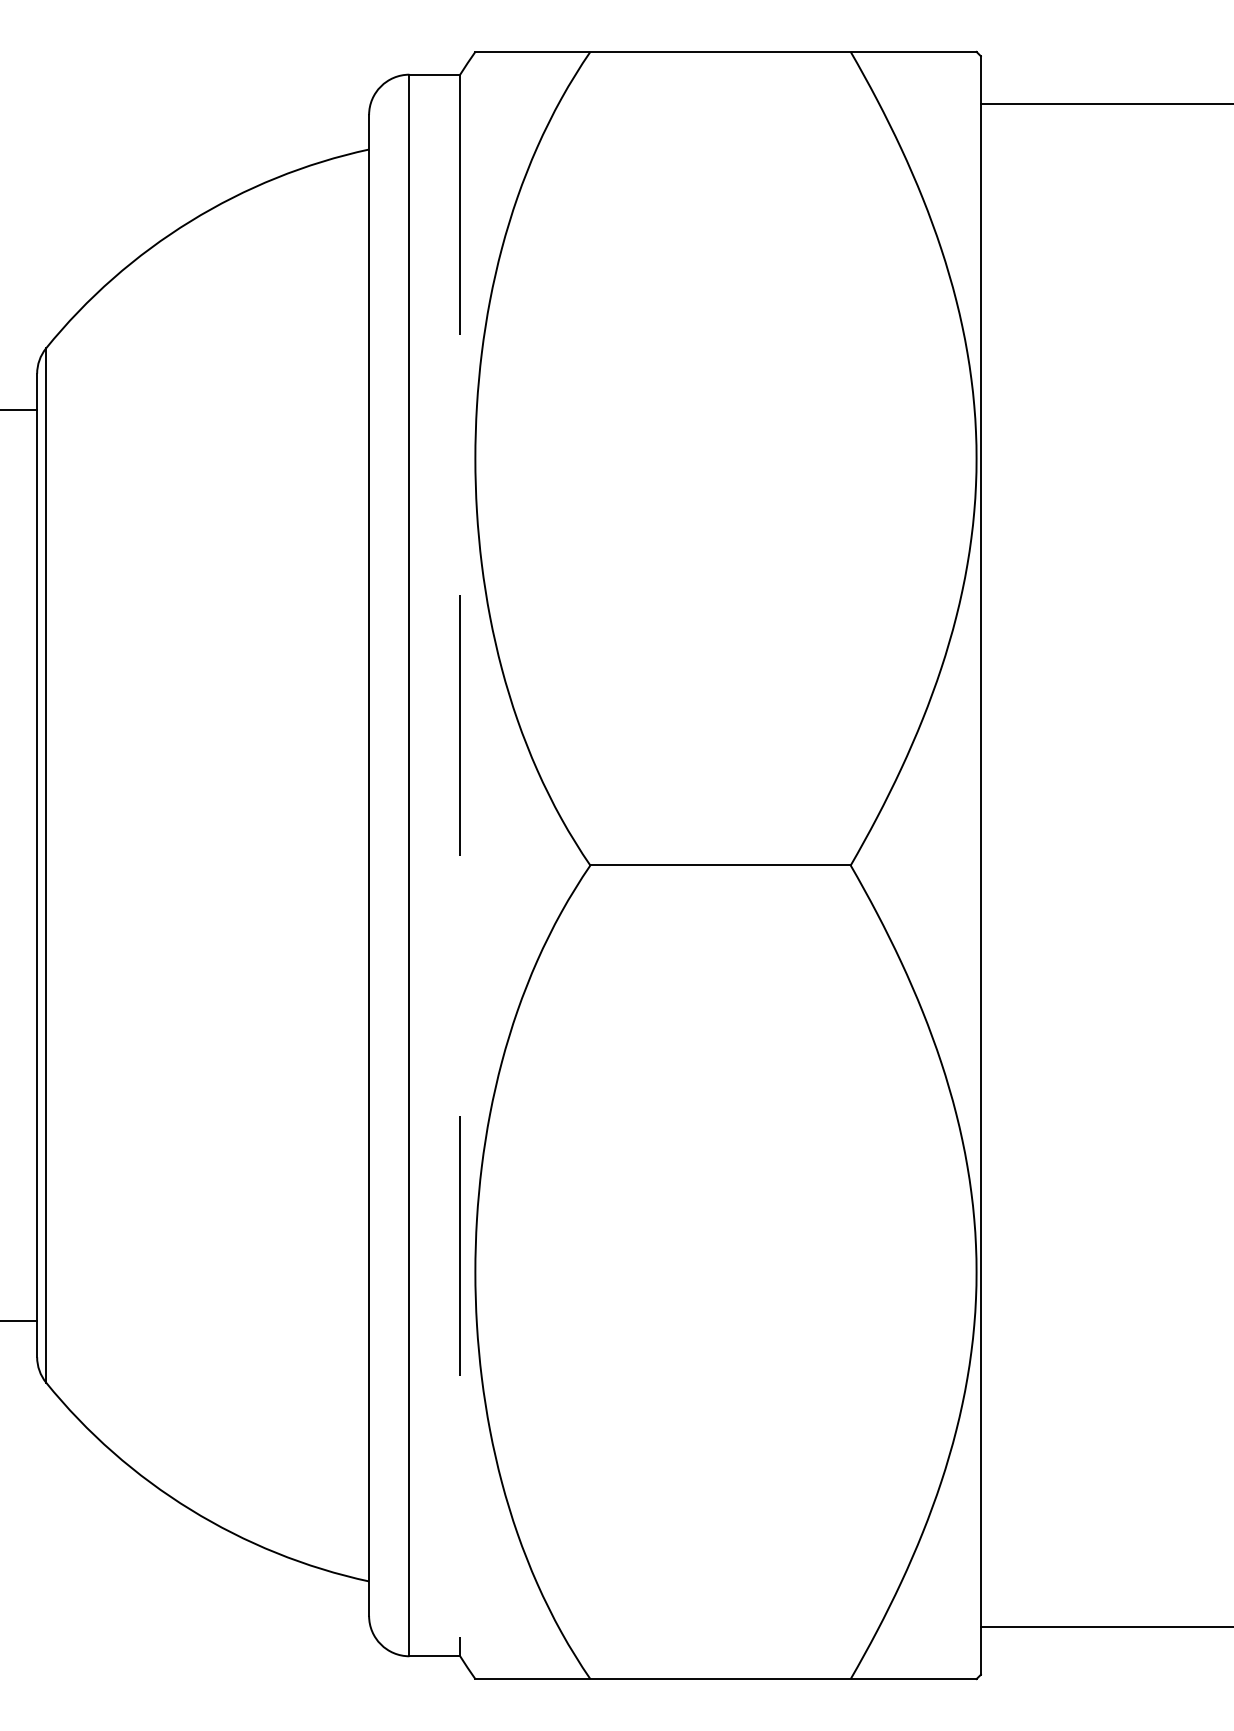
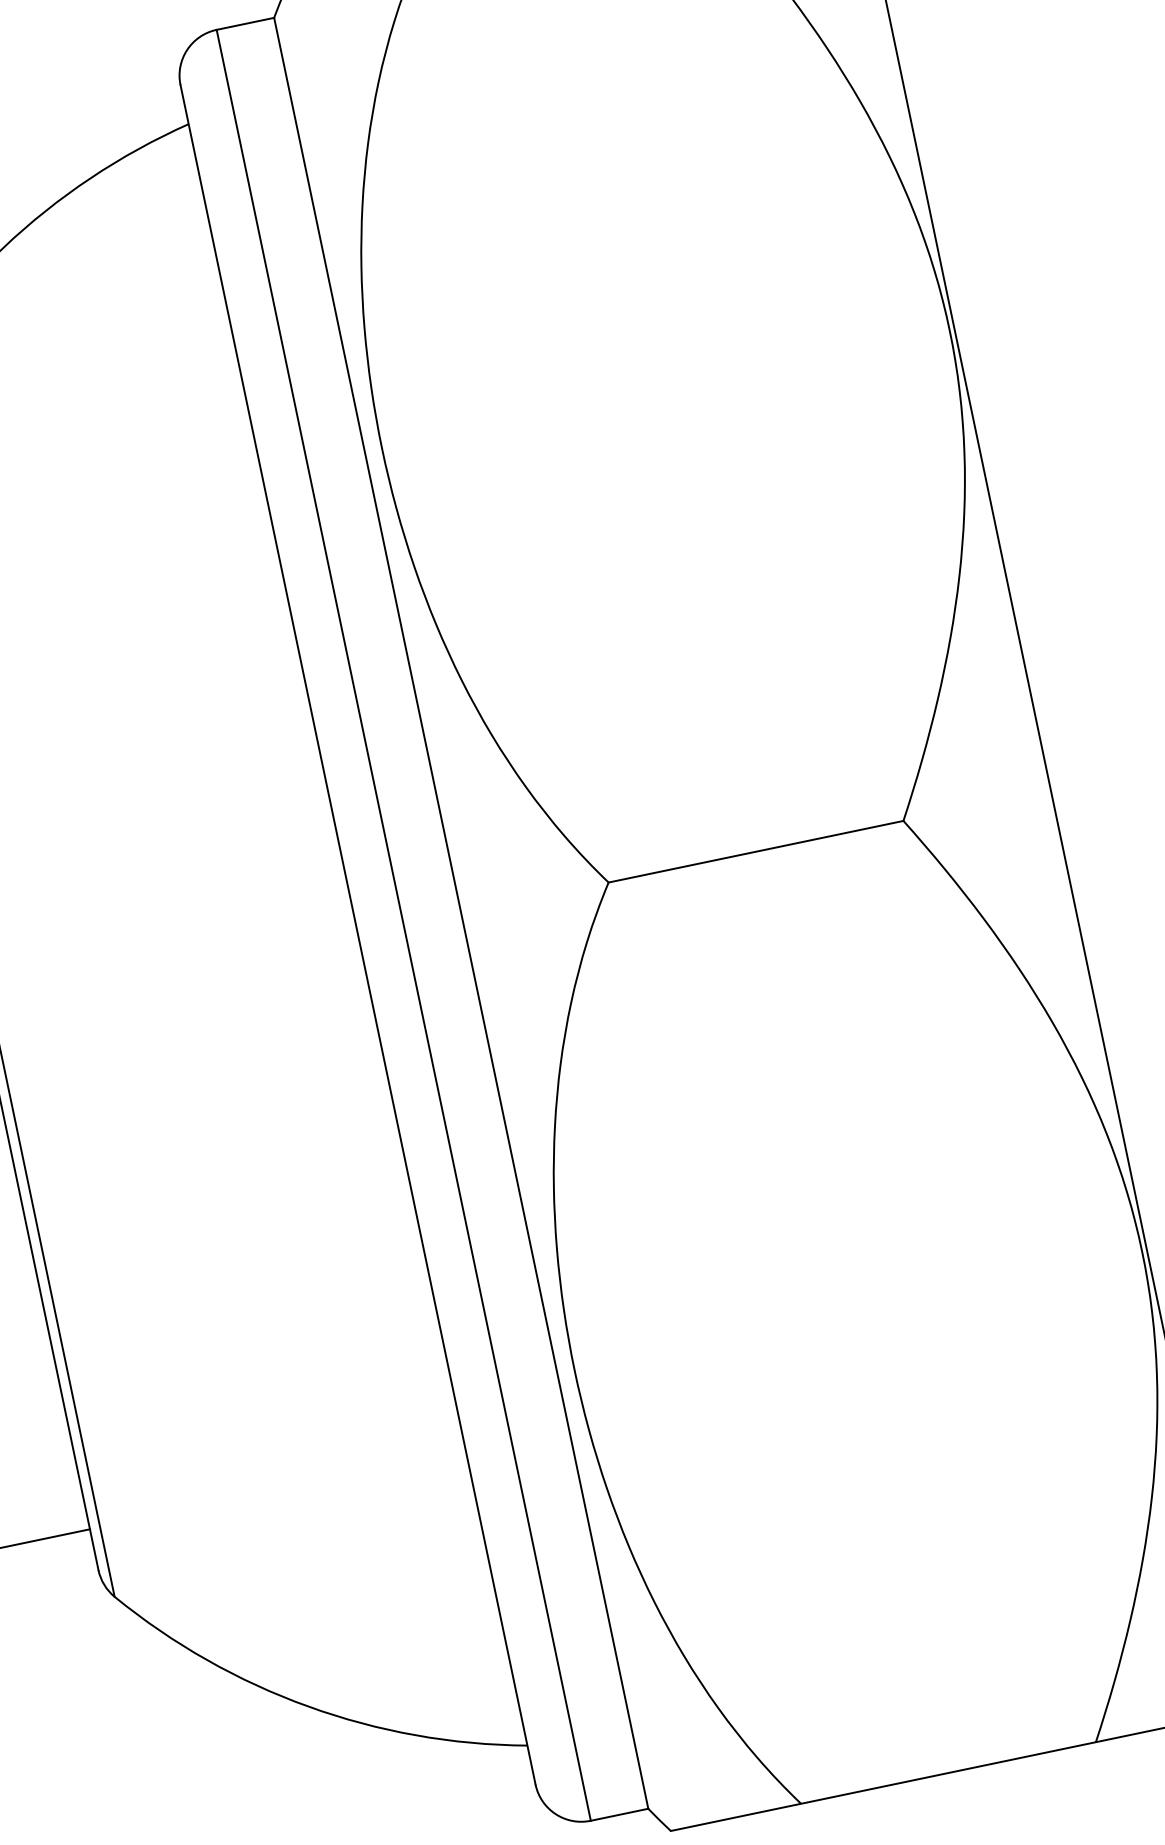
line: (460, 865) -> (461, 913), dashed -> solid

